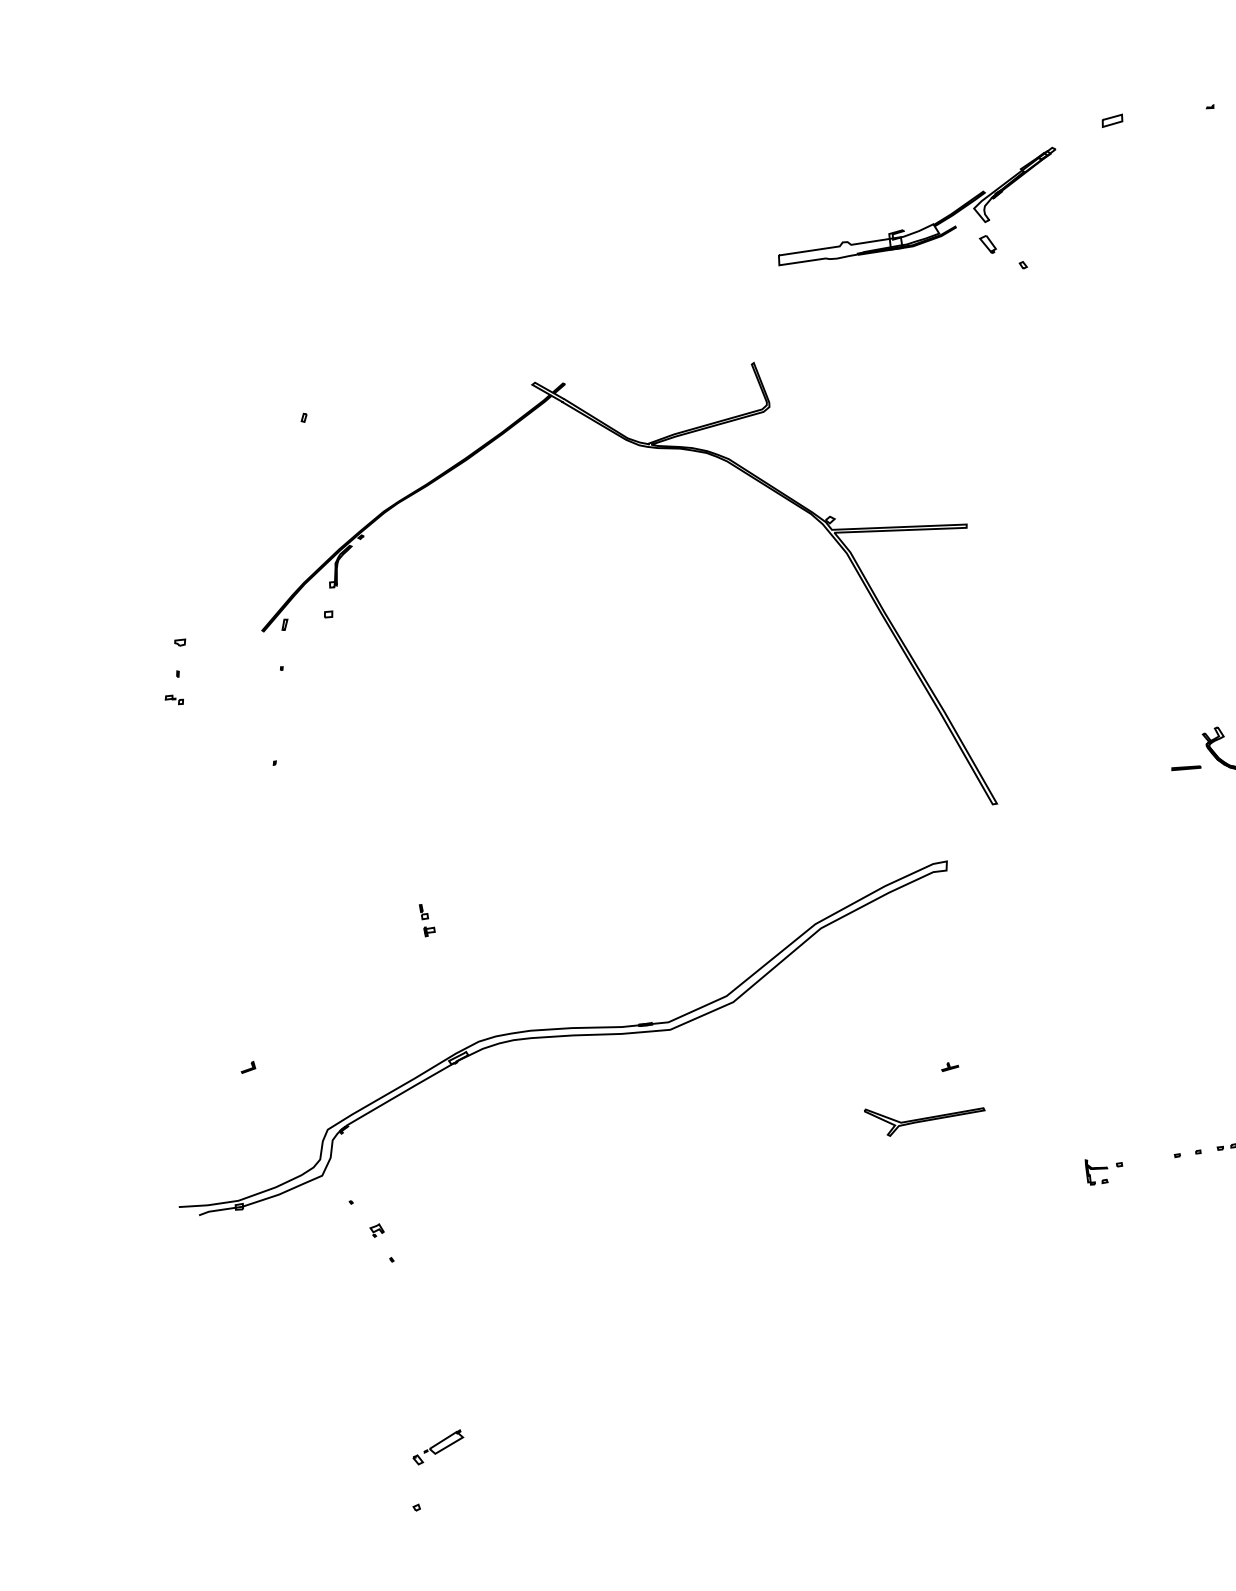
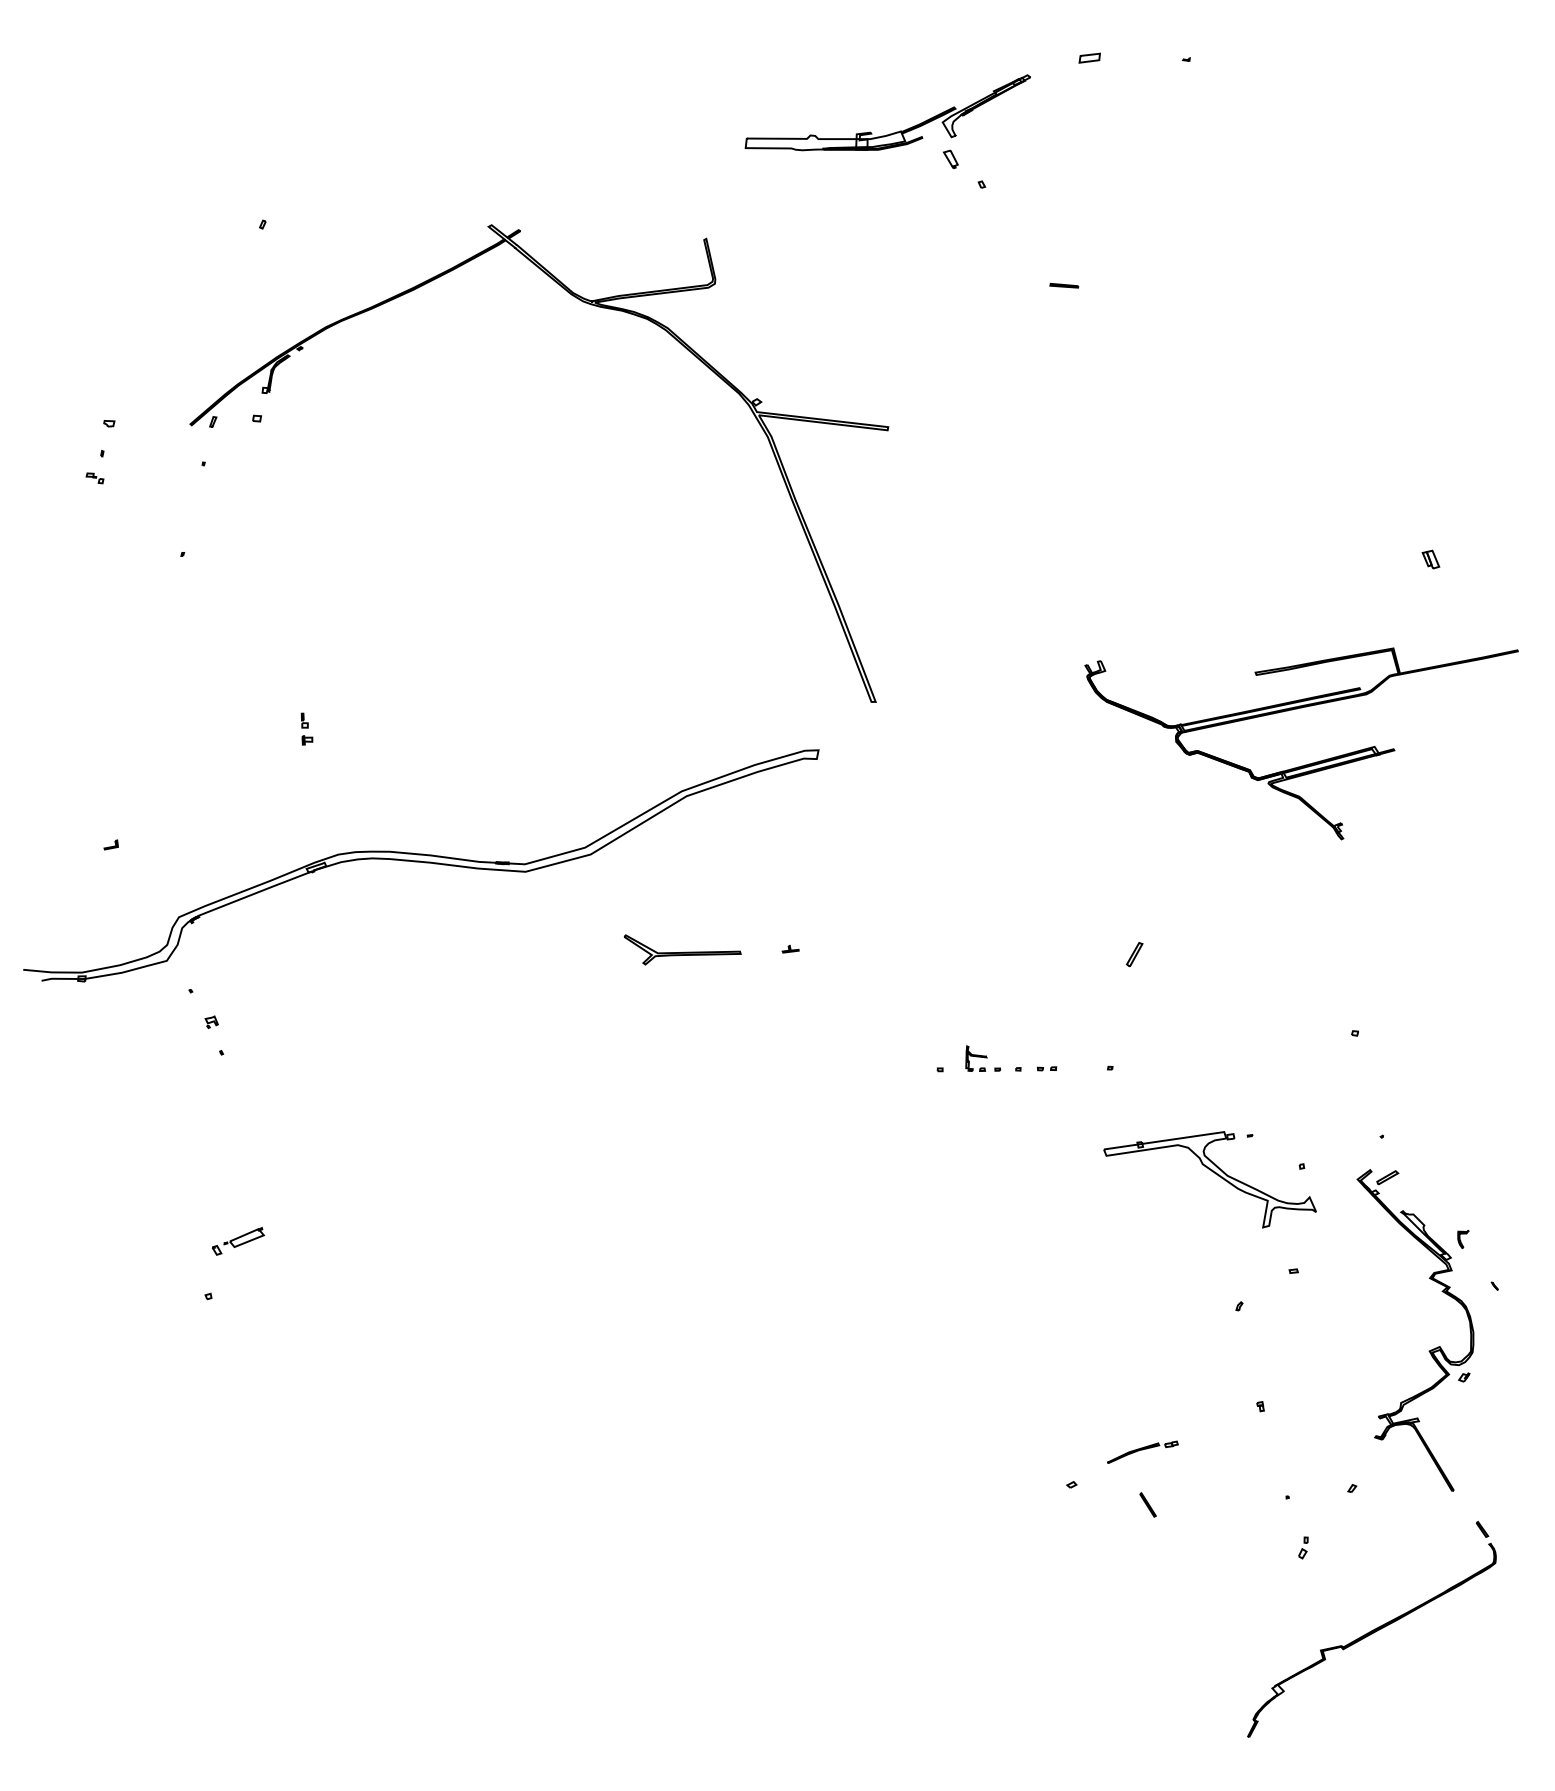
line: (1186, 767) -> (1064, 285), moved
part: (925, 1115) -> (682, 949), moved
part: (1097, 1171) -> (976, 1058), moved

